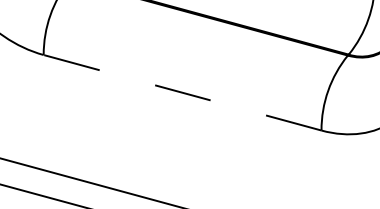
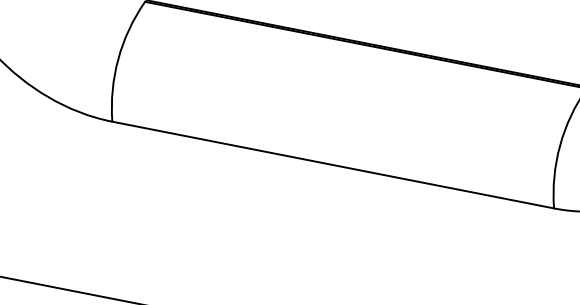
line: (182, 92) -> (333, 164), dashed -> solid

